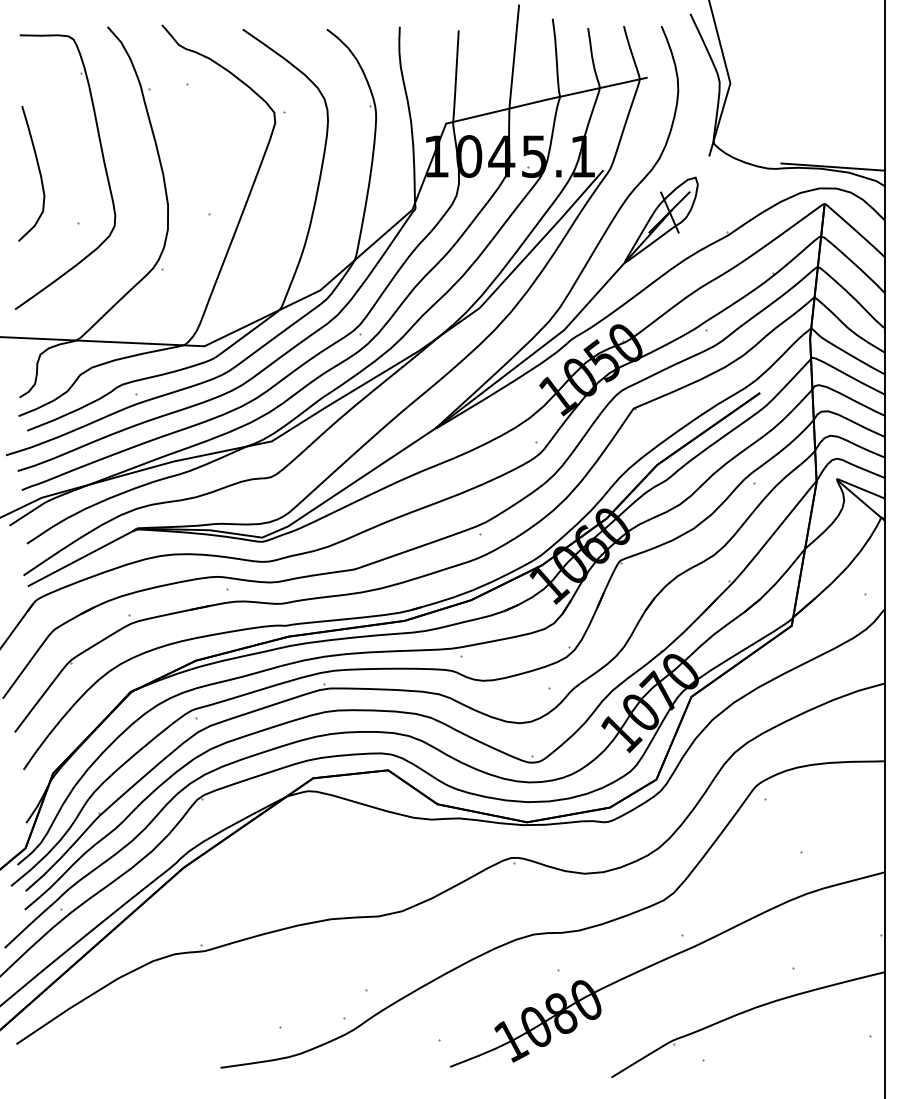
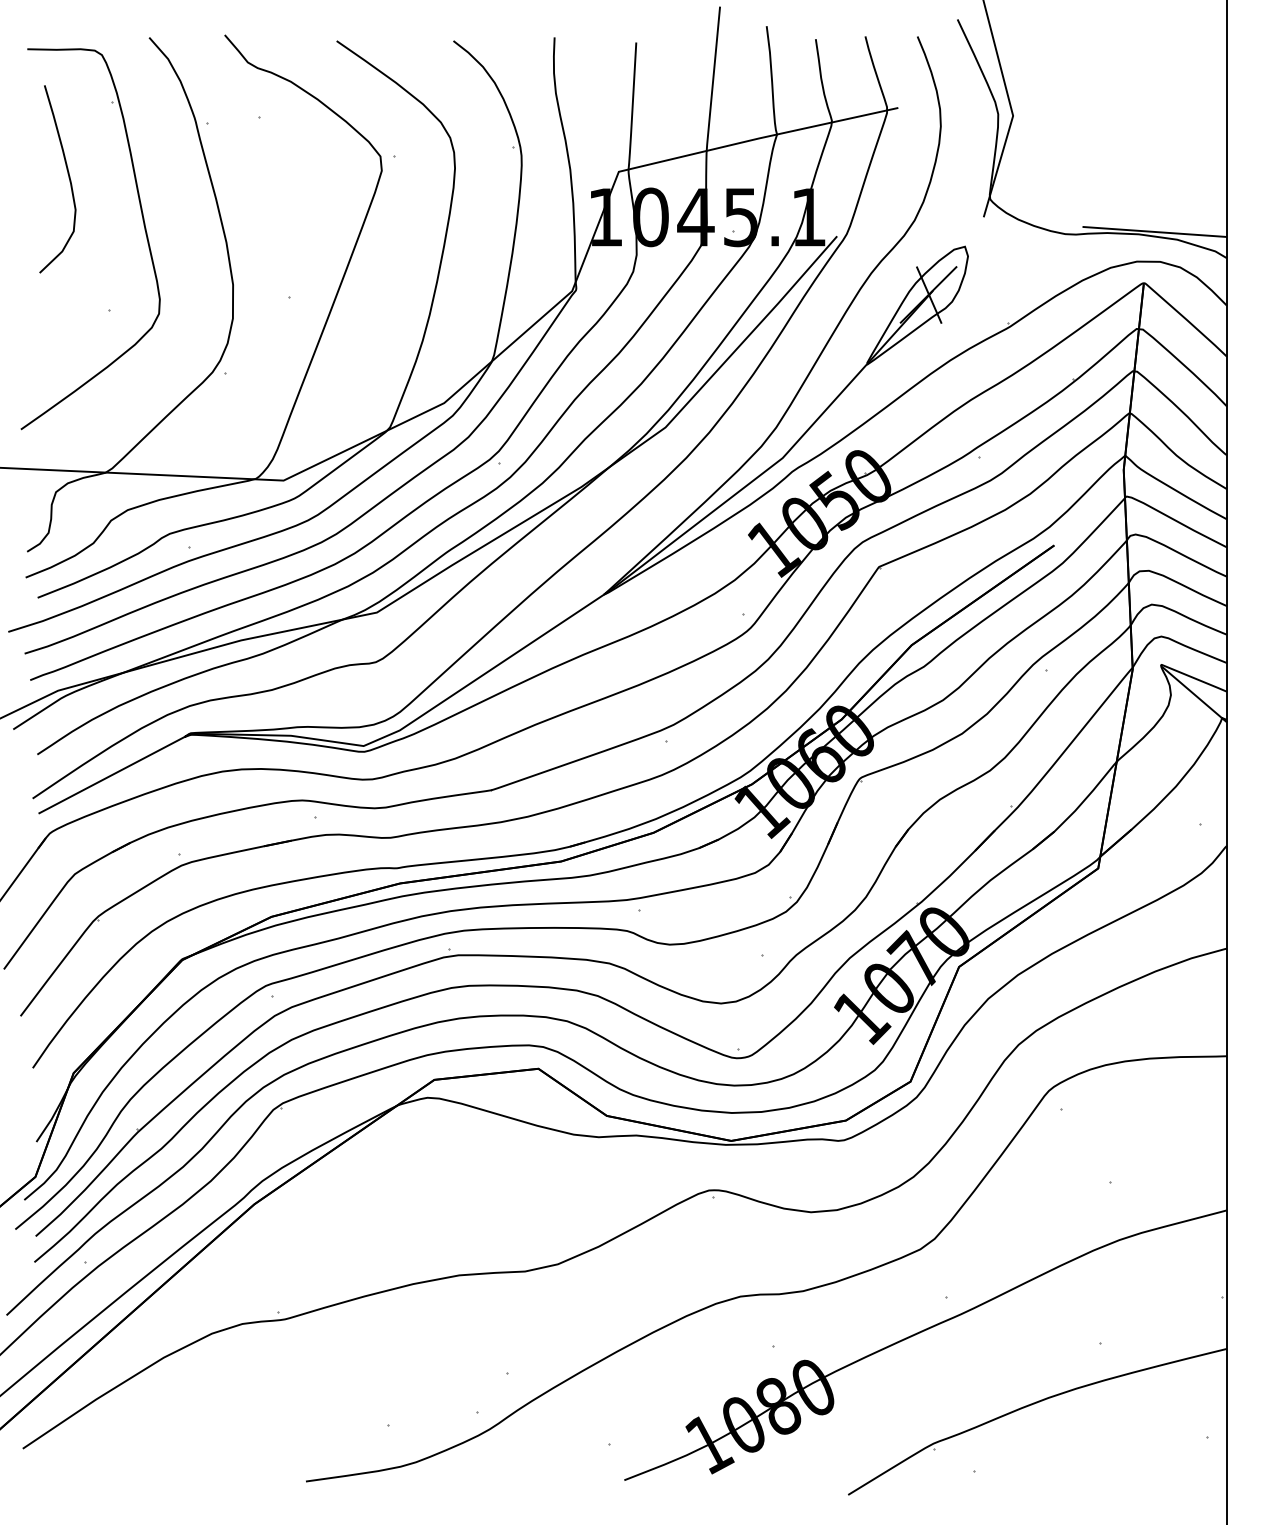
curve: (39, 173) -> (68, 178), moved

